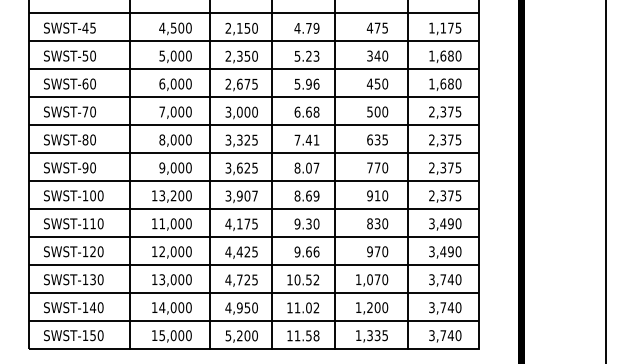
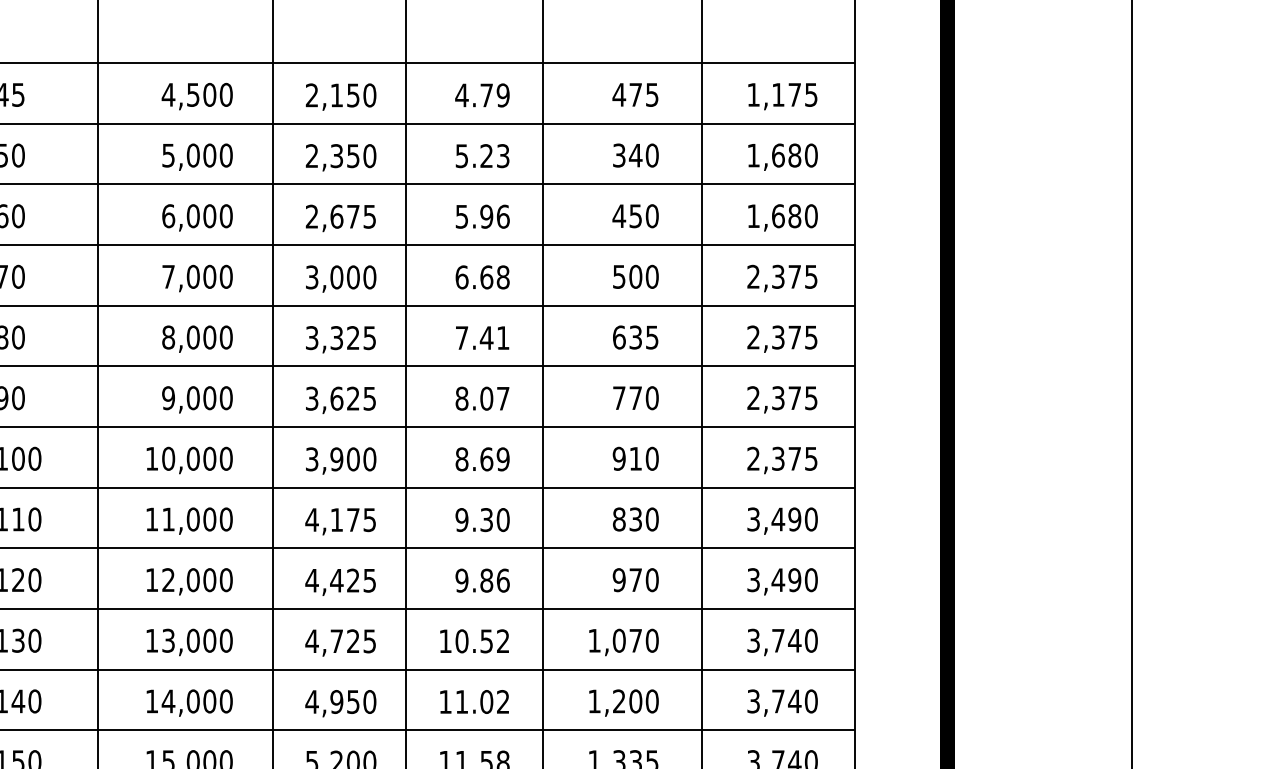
text: (167, 195) -> (179, 458), 13,200 -> 10,000
text: (254, 195) -> (368, 458), 3,907 -> 3,900
text: (308, 251) -> (485, 579), 9.66 -> 9.86

